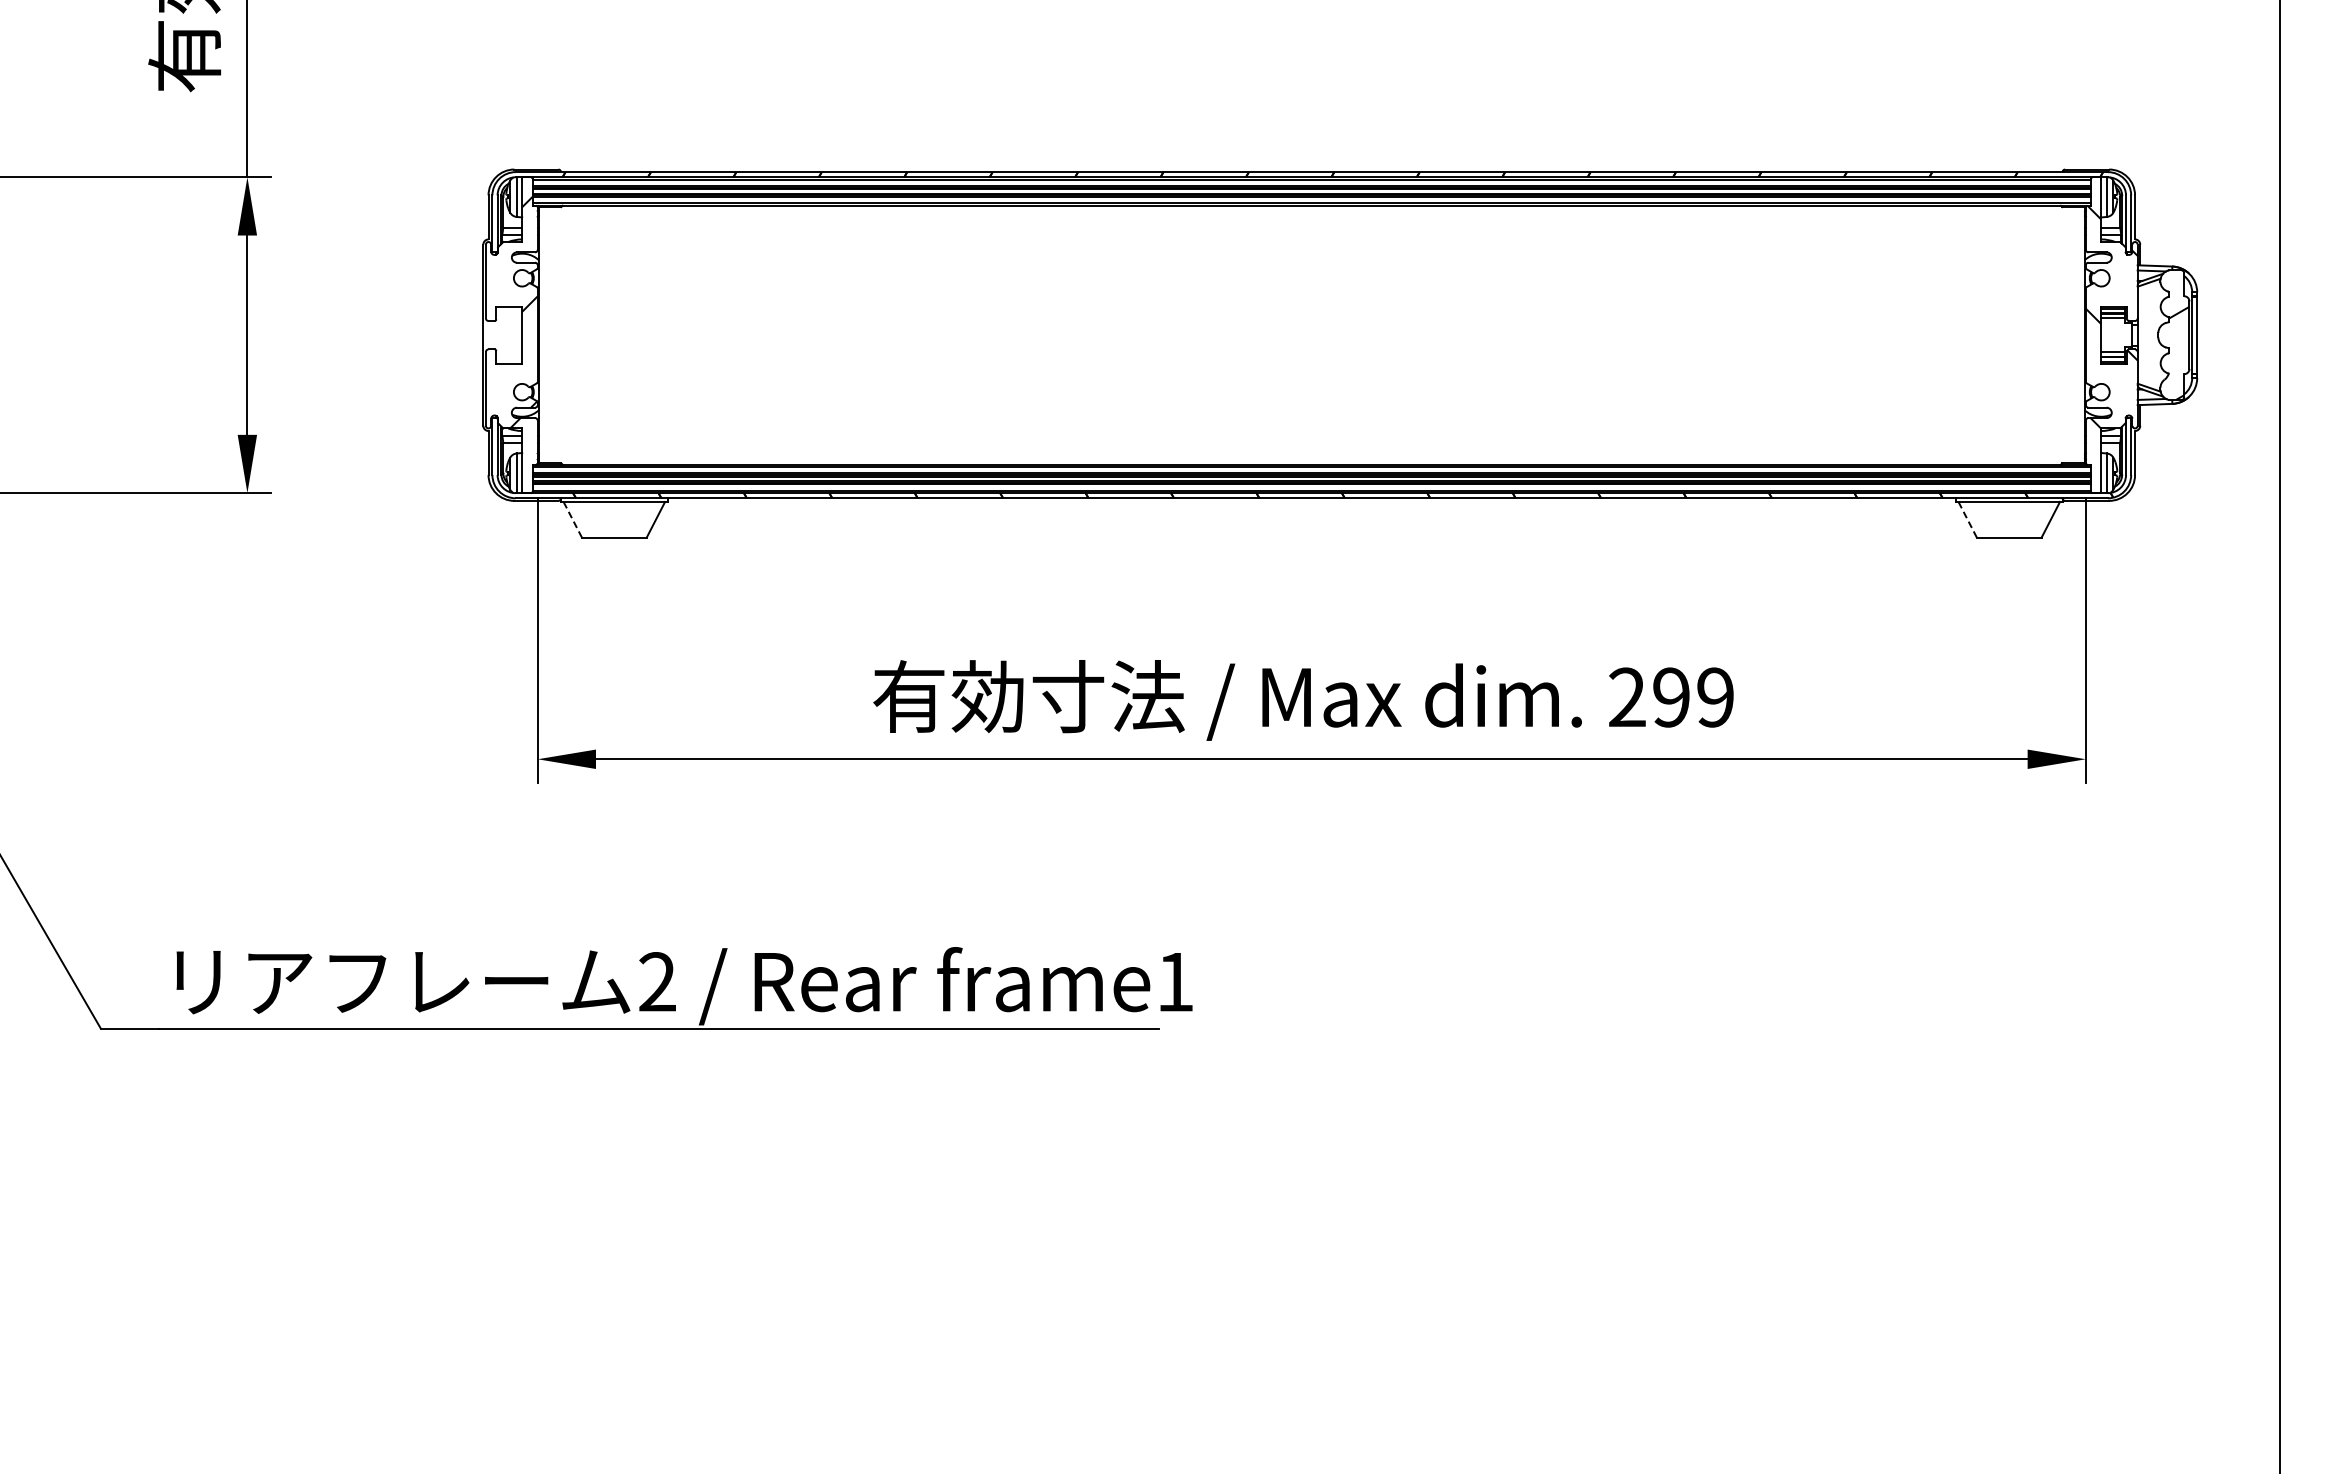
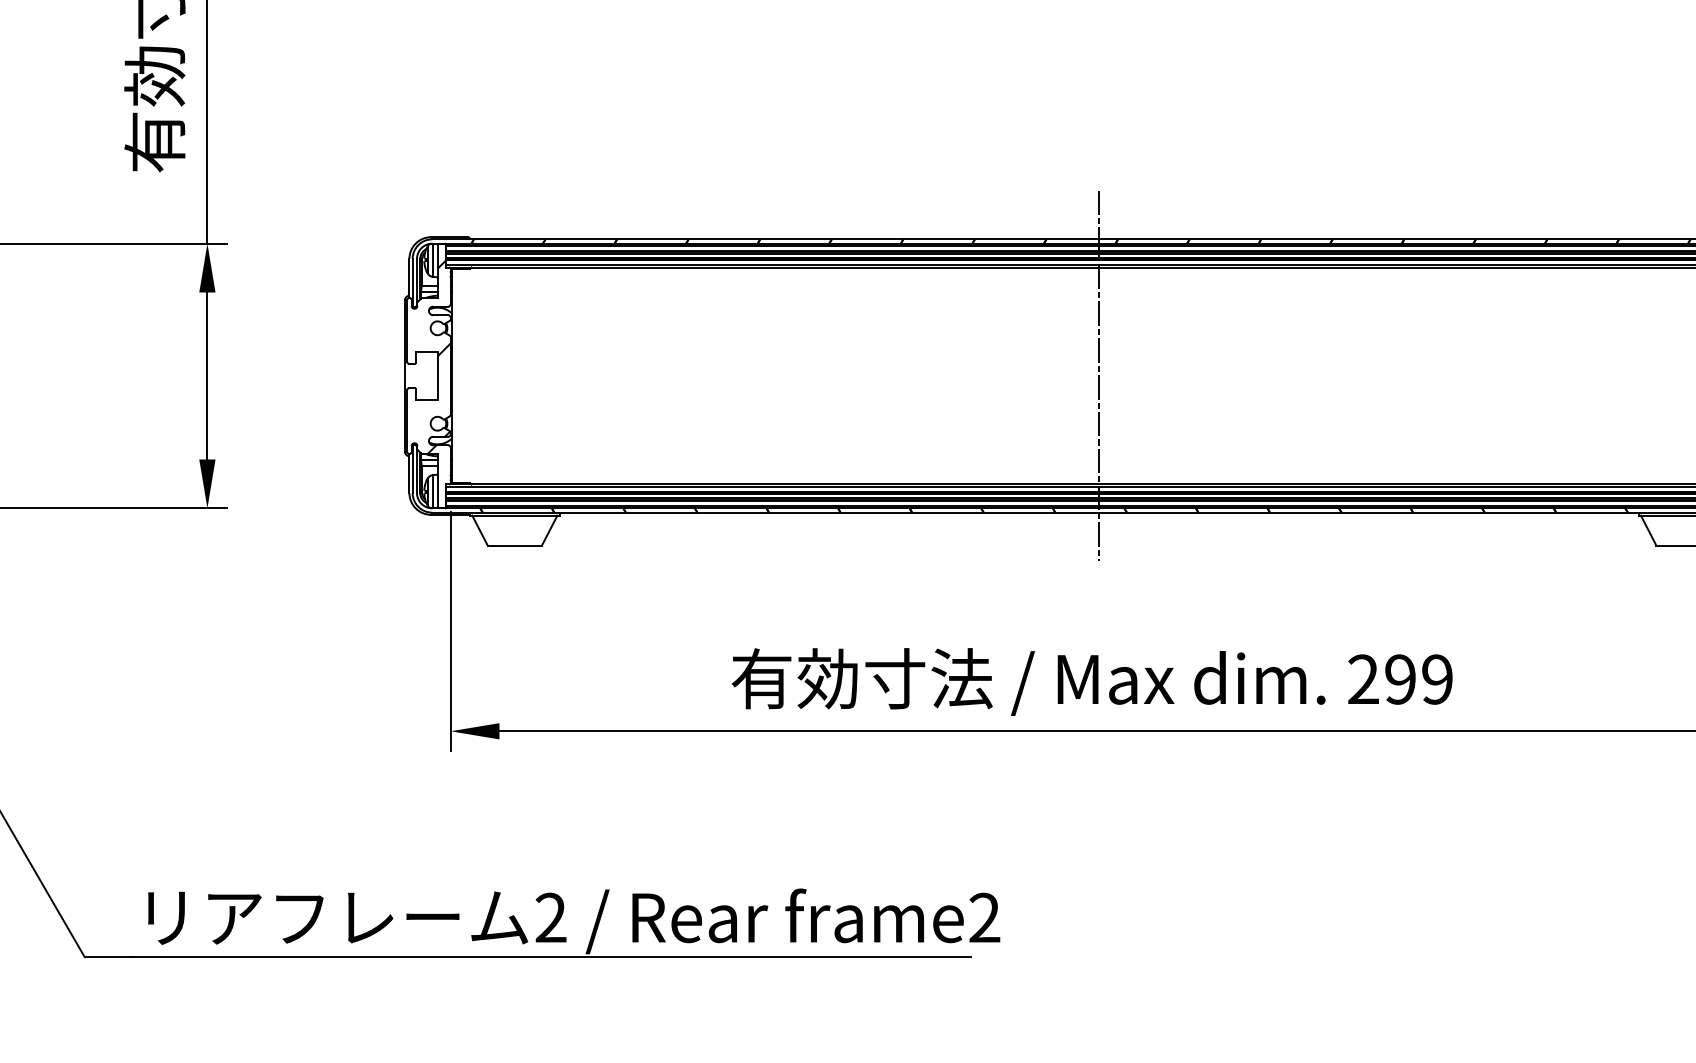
line: (1311, 334) -> (1098, 375), added
line: (572, 519) -> (479, 530), dashed -> solid
line: (1967, 519) -> (1648, 530), dashed -> solid
text: (1175, 981) -> (984, 917), frame1 -> frame2

